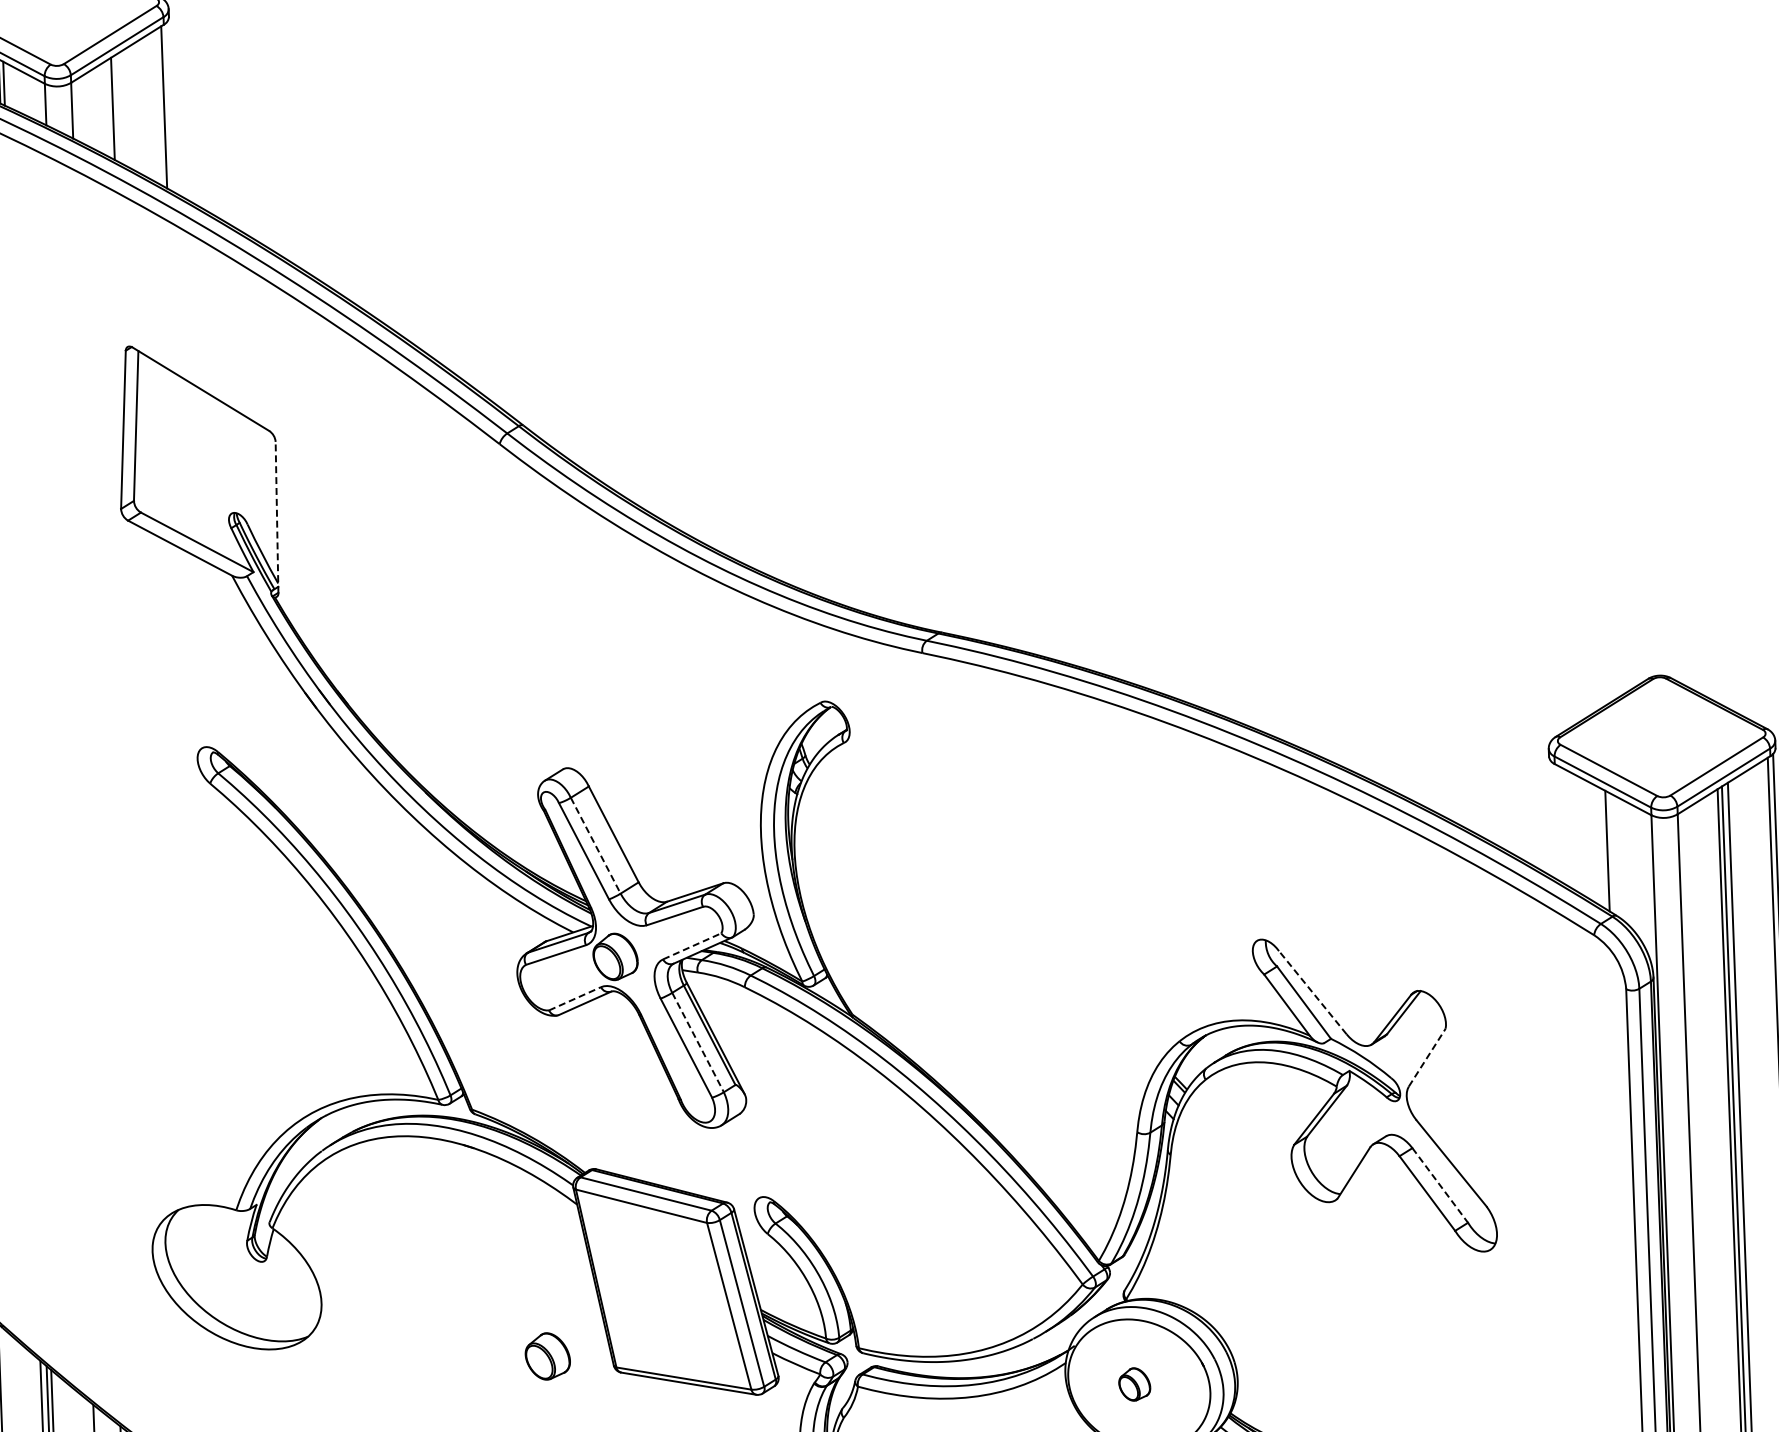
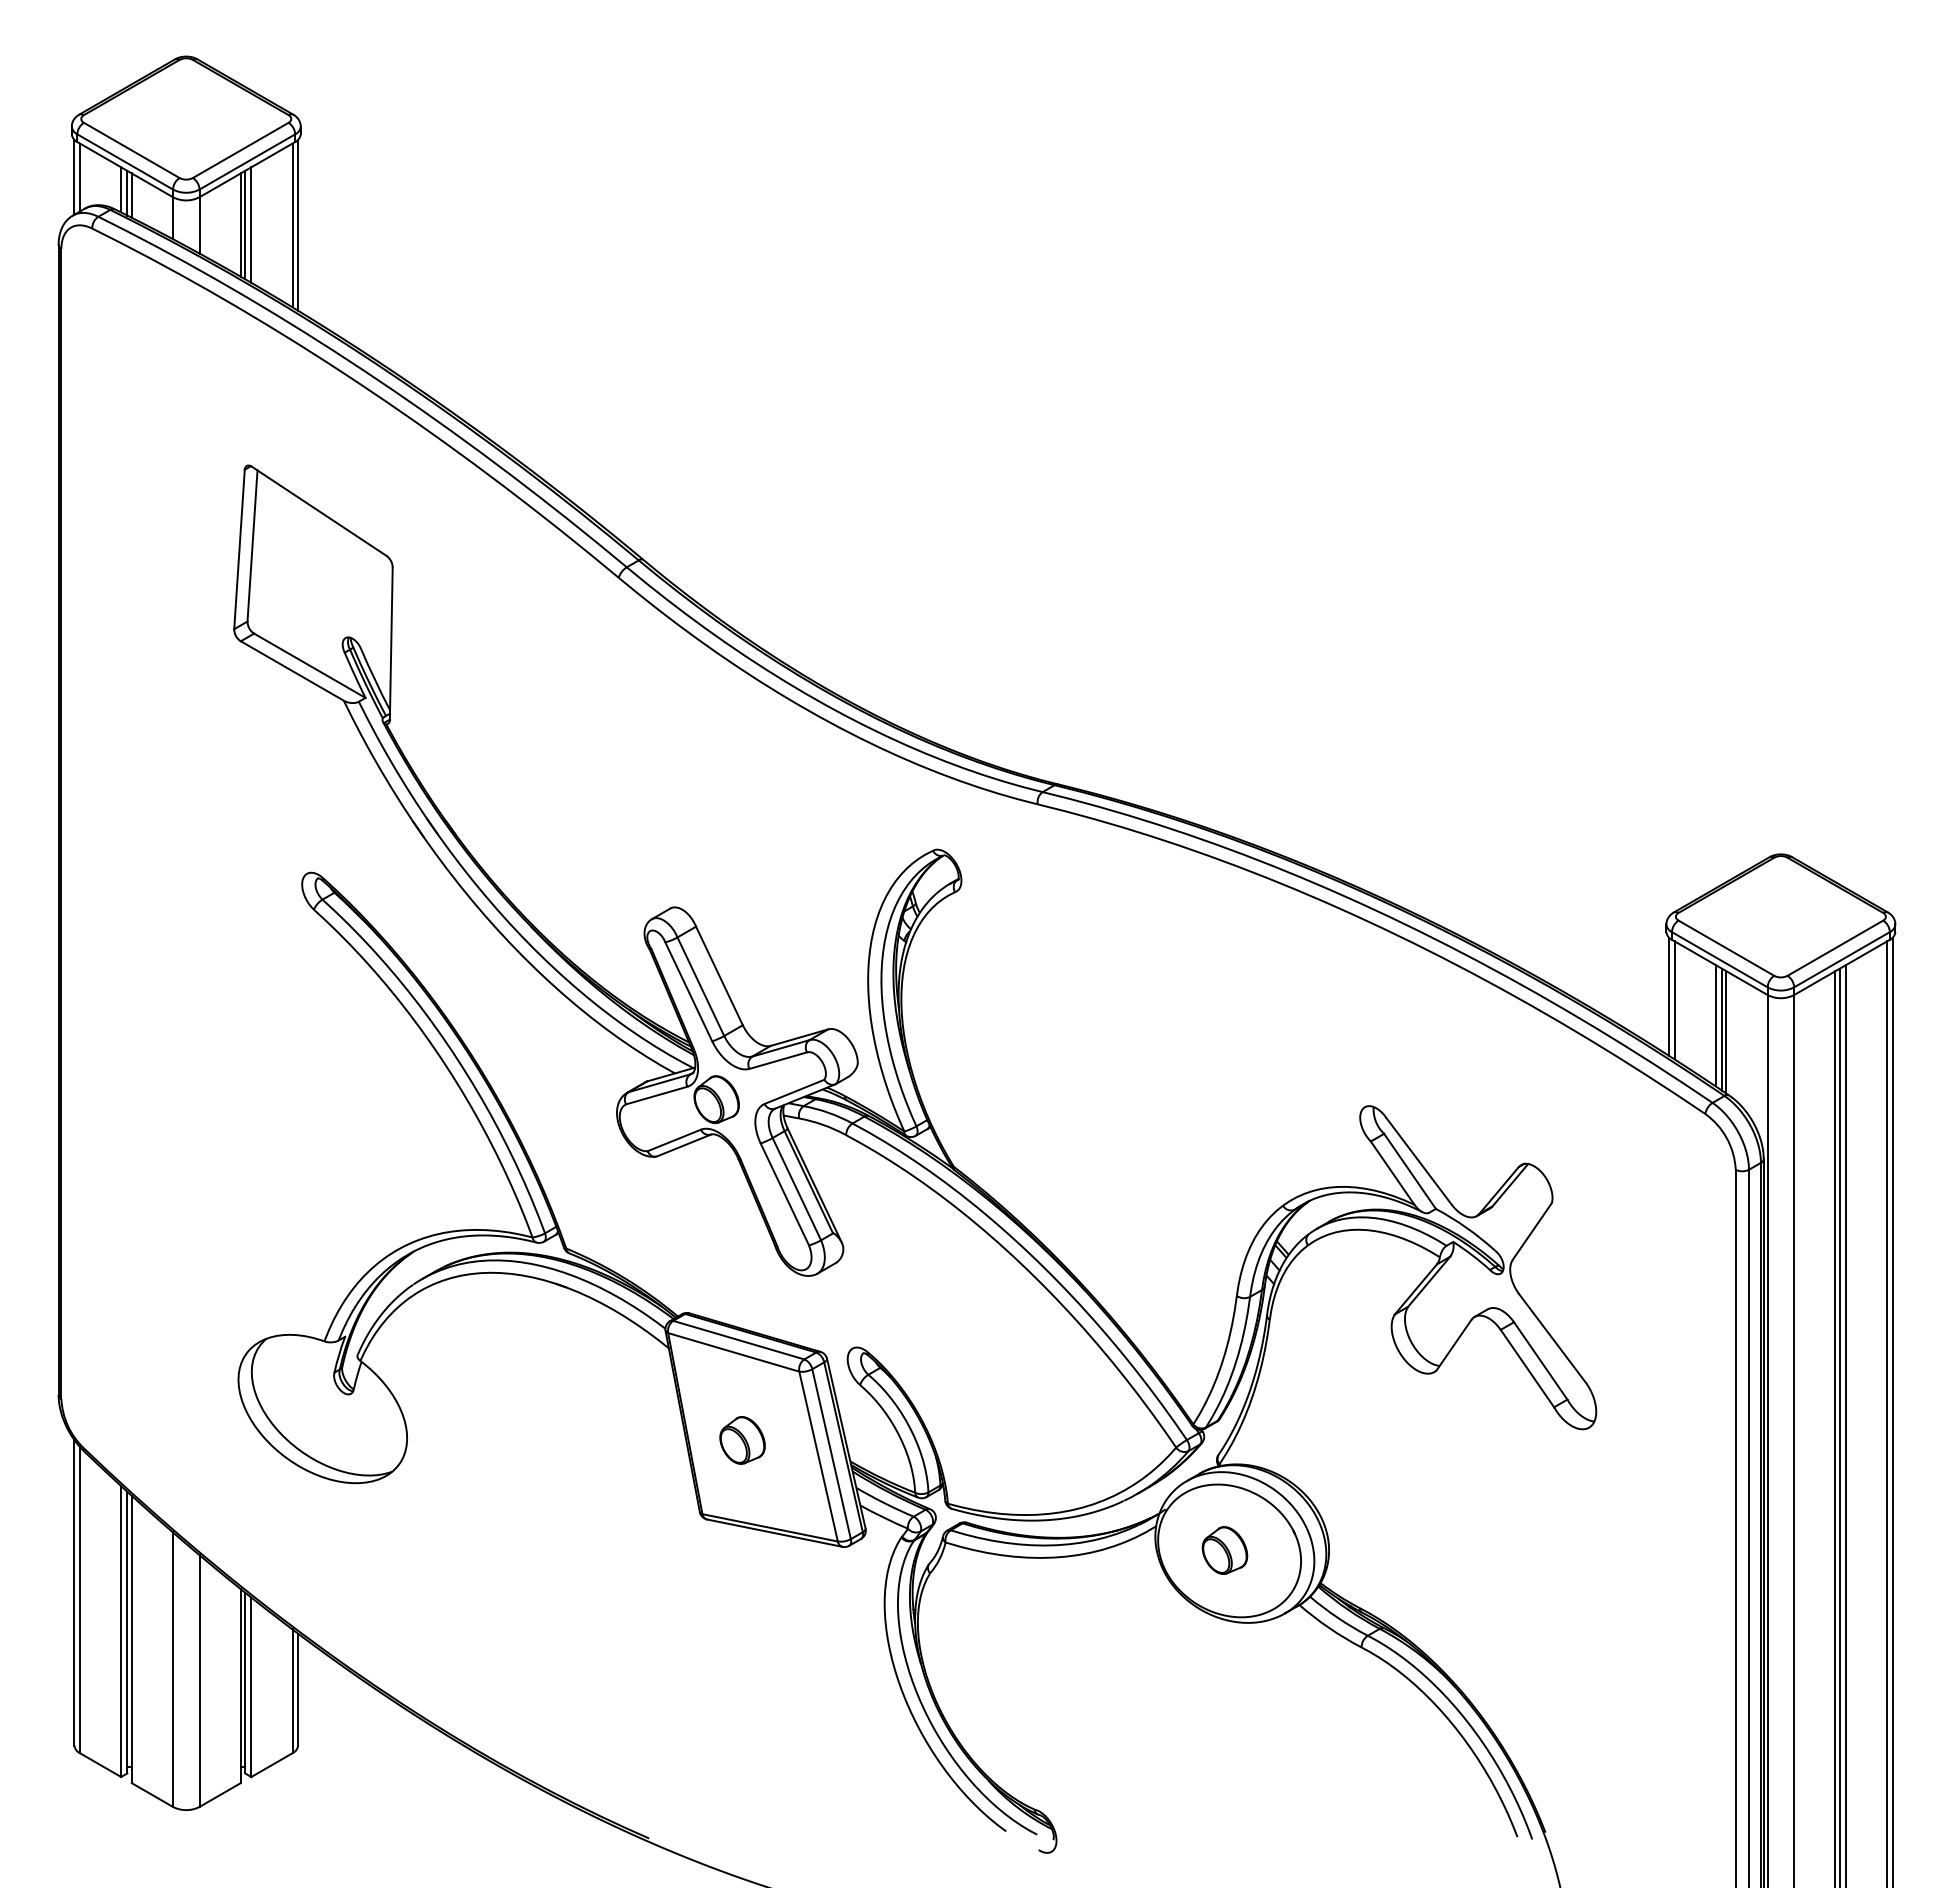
line: (170, 106) -> (298, 224), added
line: (123, 107) -> (251, 224), added
line: (117, 108) -> (245, 224), added
line: (277, 517) -> (391, 643), dashed -> solid
line: (1554, 820) -> (1669, 996), added
line: (1559, 824) -> (1674, 1000), added
line: (595, 845) -> (700, 986), dashed -> solid
line: (1600, 847) -> (1715, 1025), added
line: (1612, 853) -> (1726, 1032), added
line: (692, 945) -> (794, 1091), dashed -> solid
line: (1312, 992) -> (1418, 1161), dashed -> solid
line: (575, 998) -> (674, 1140), dashed -> solid
line: (697, 1042) -> (796, 1189), dashed -> solid
line: (1427, 1057) -> (1532, 1231), dashed -> solid
line: (1441, 1186) -> (1541, 1361), dashed -> solid
part: (547, 1356) -> (742, 1440), moved
part: (1134, 1384) -> (1224, 1550), size x1.43

